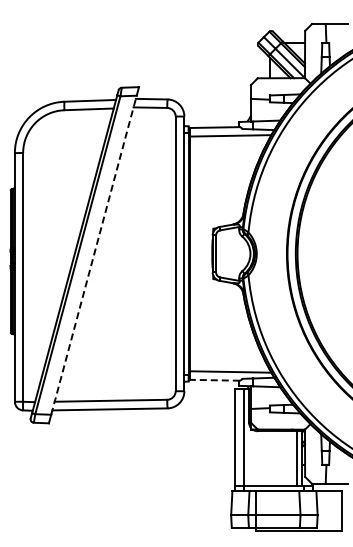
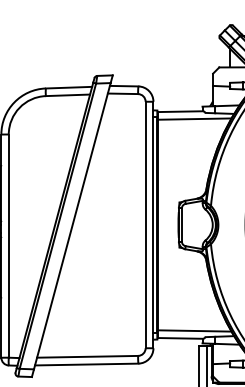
line: (94, 254) -> (72, 225), dashed -> solid
line: (214, 380) -> (180, 338), dashed -> solid

